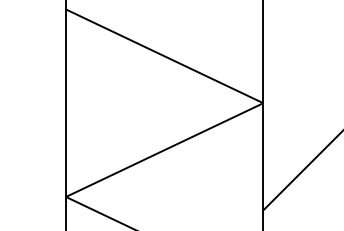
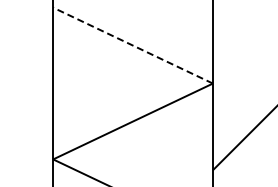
line: (163, 56) -> (132, 45), solid -> dashed

